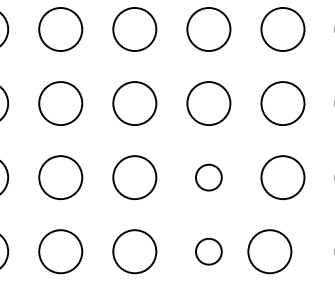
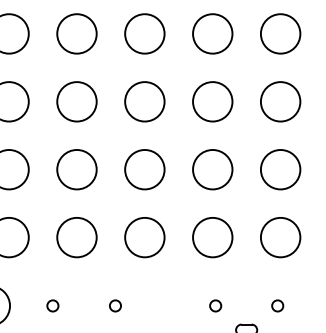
circle: (208, 177) -> (212, 169), size x1.67
circle: (208, 251) -> (212, 237), size x1.67
circle: (269, 251) -> (280, 237), moved

